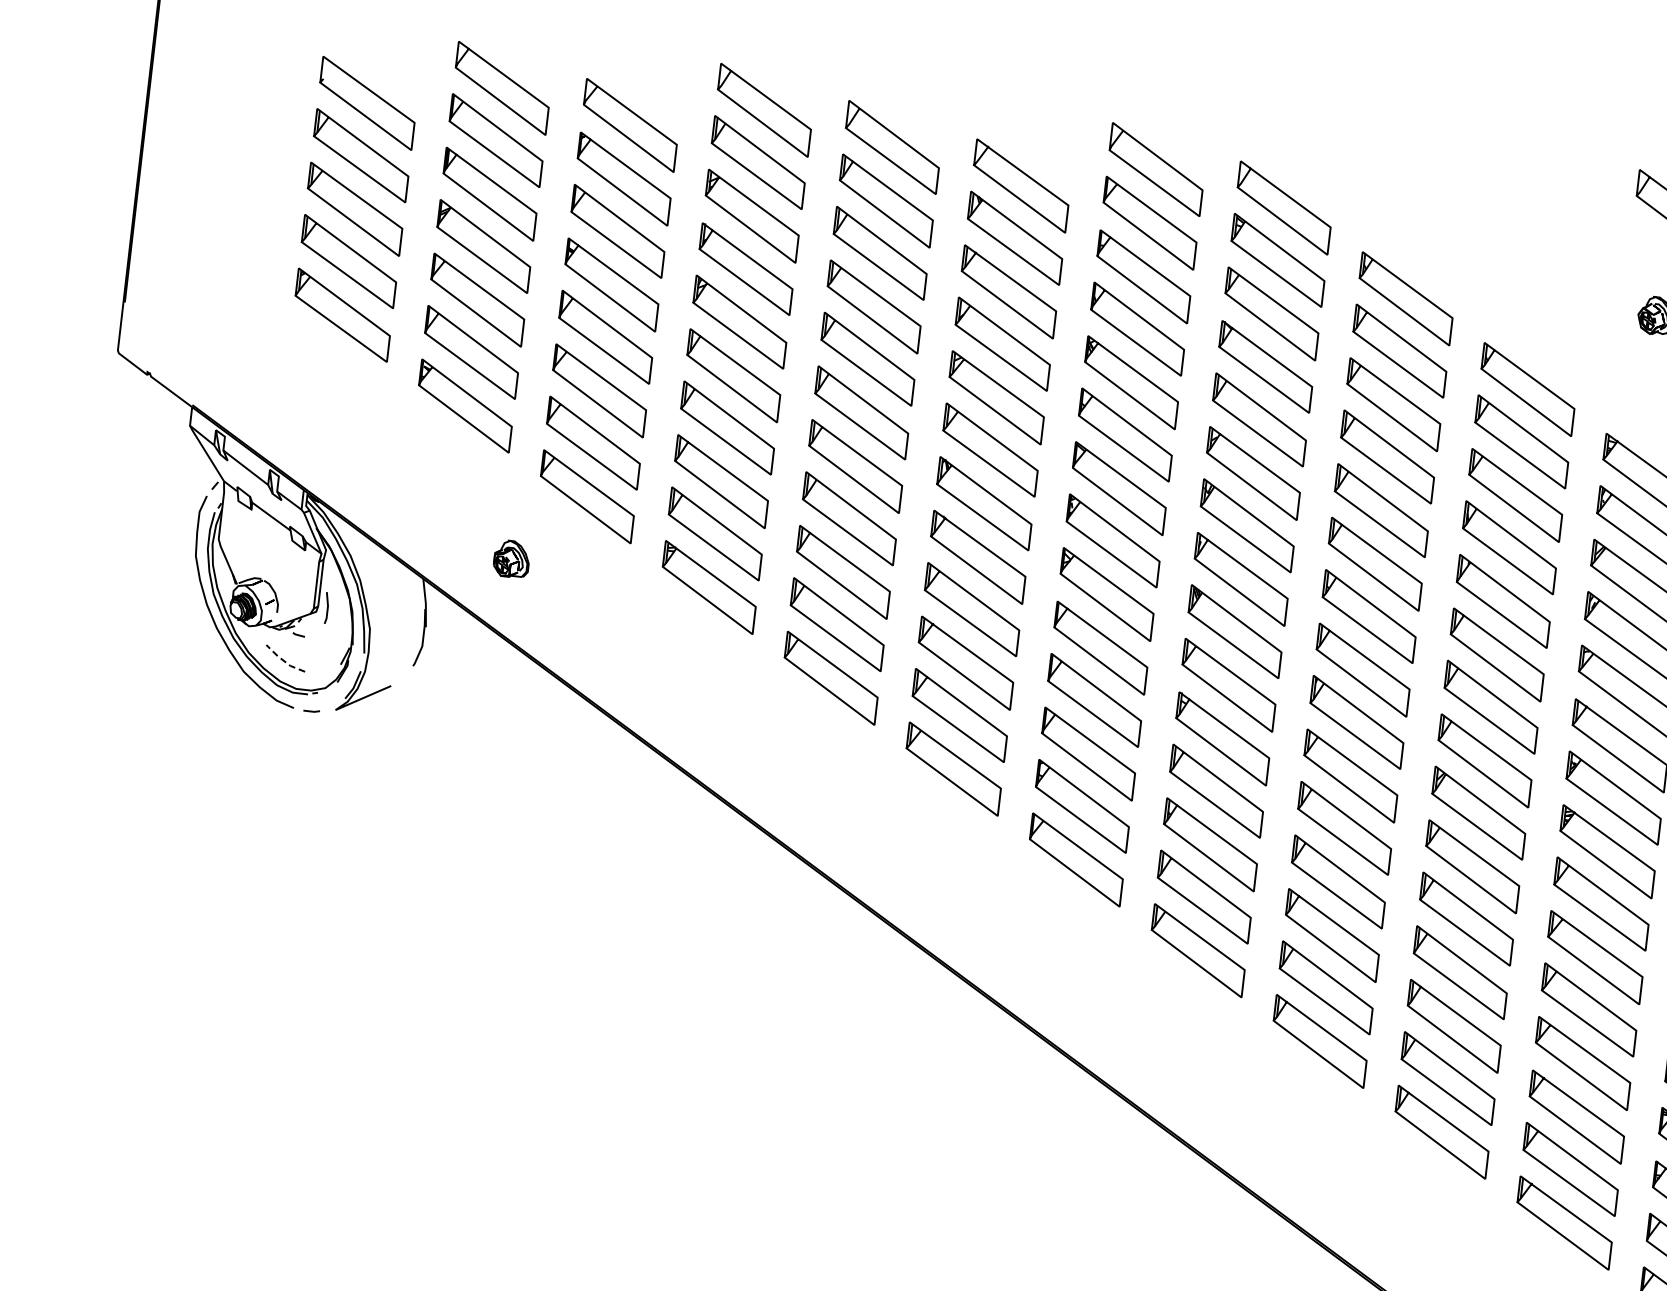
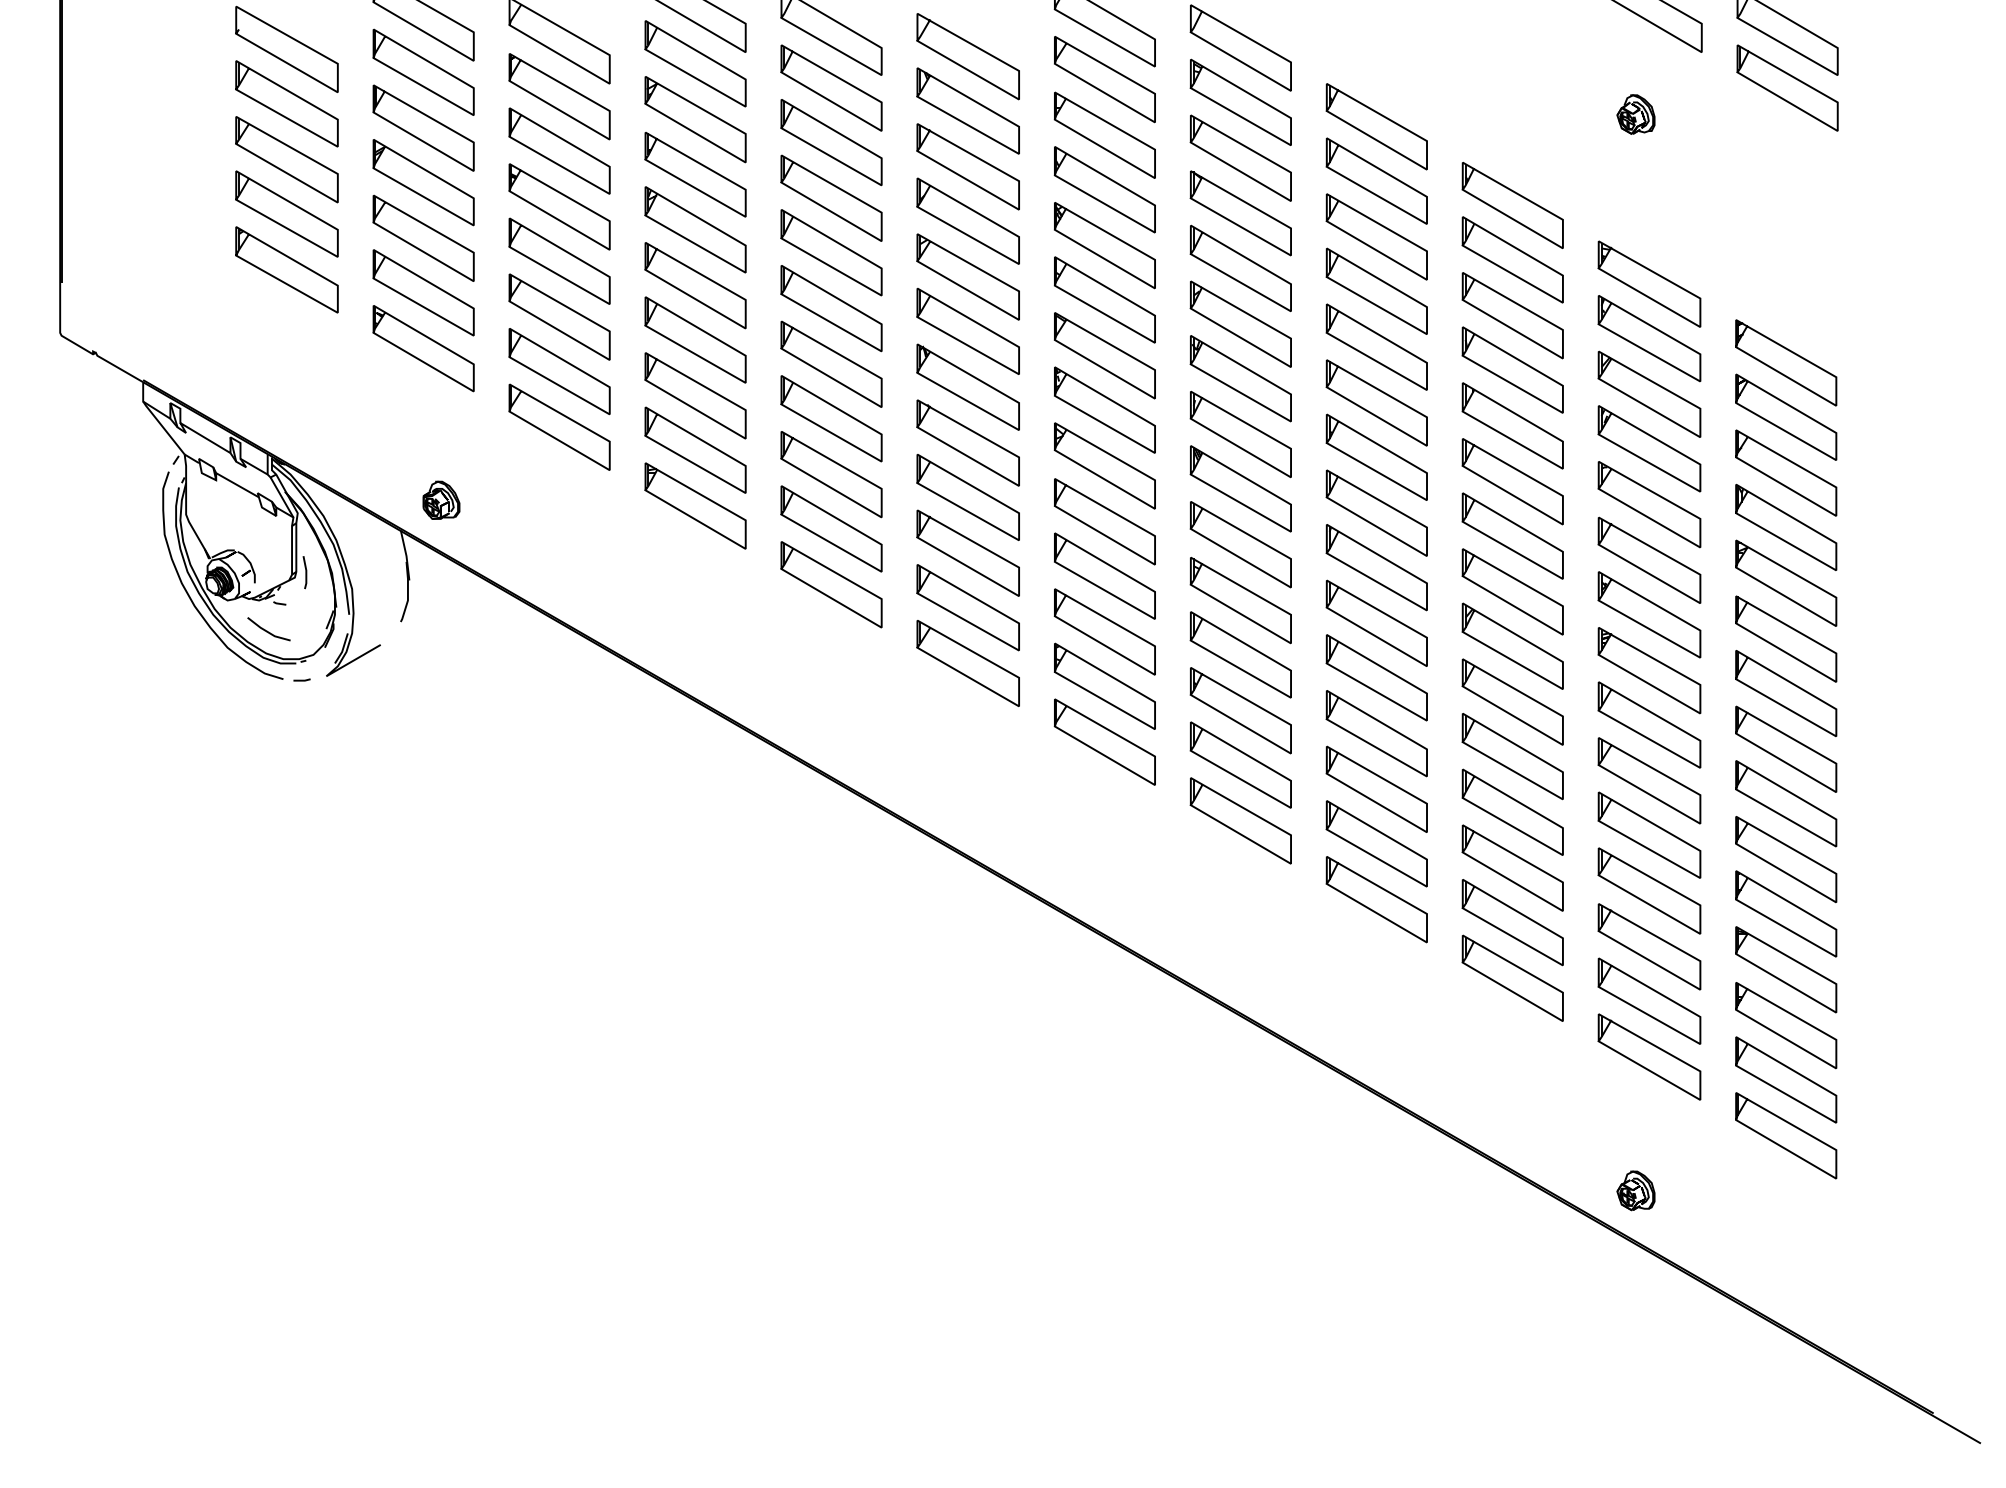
part: (511, 558) -> (441, 499), moved
line: (283, 660) -> (267, 631), dashed -> solid

